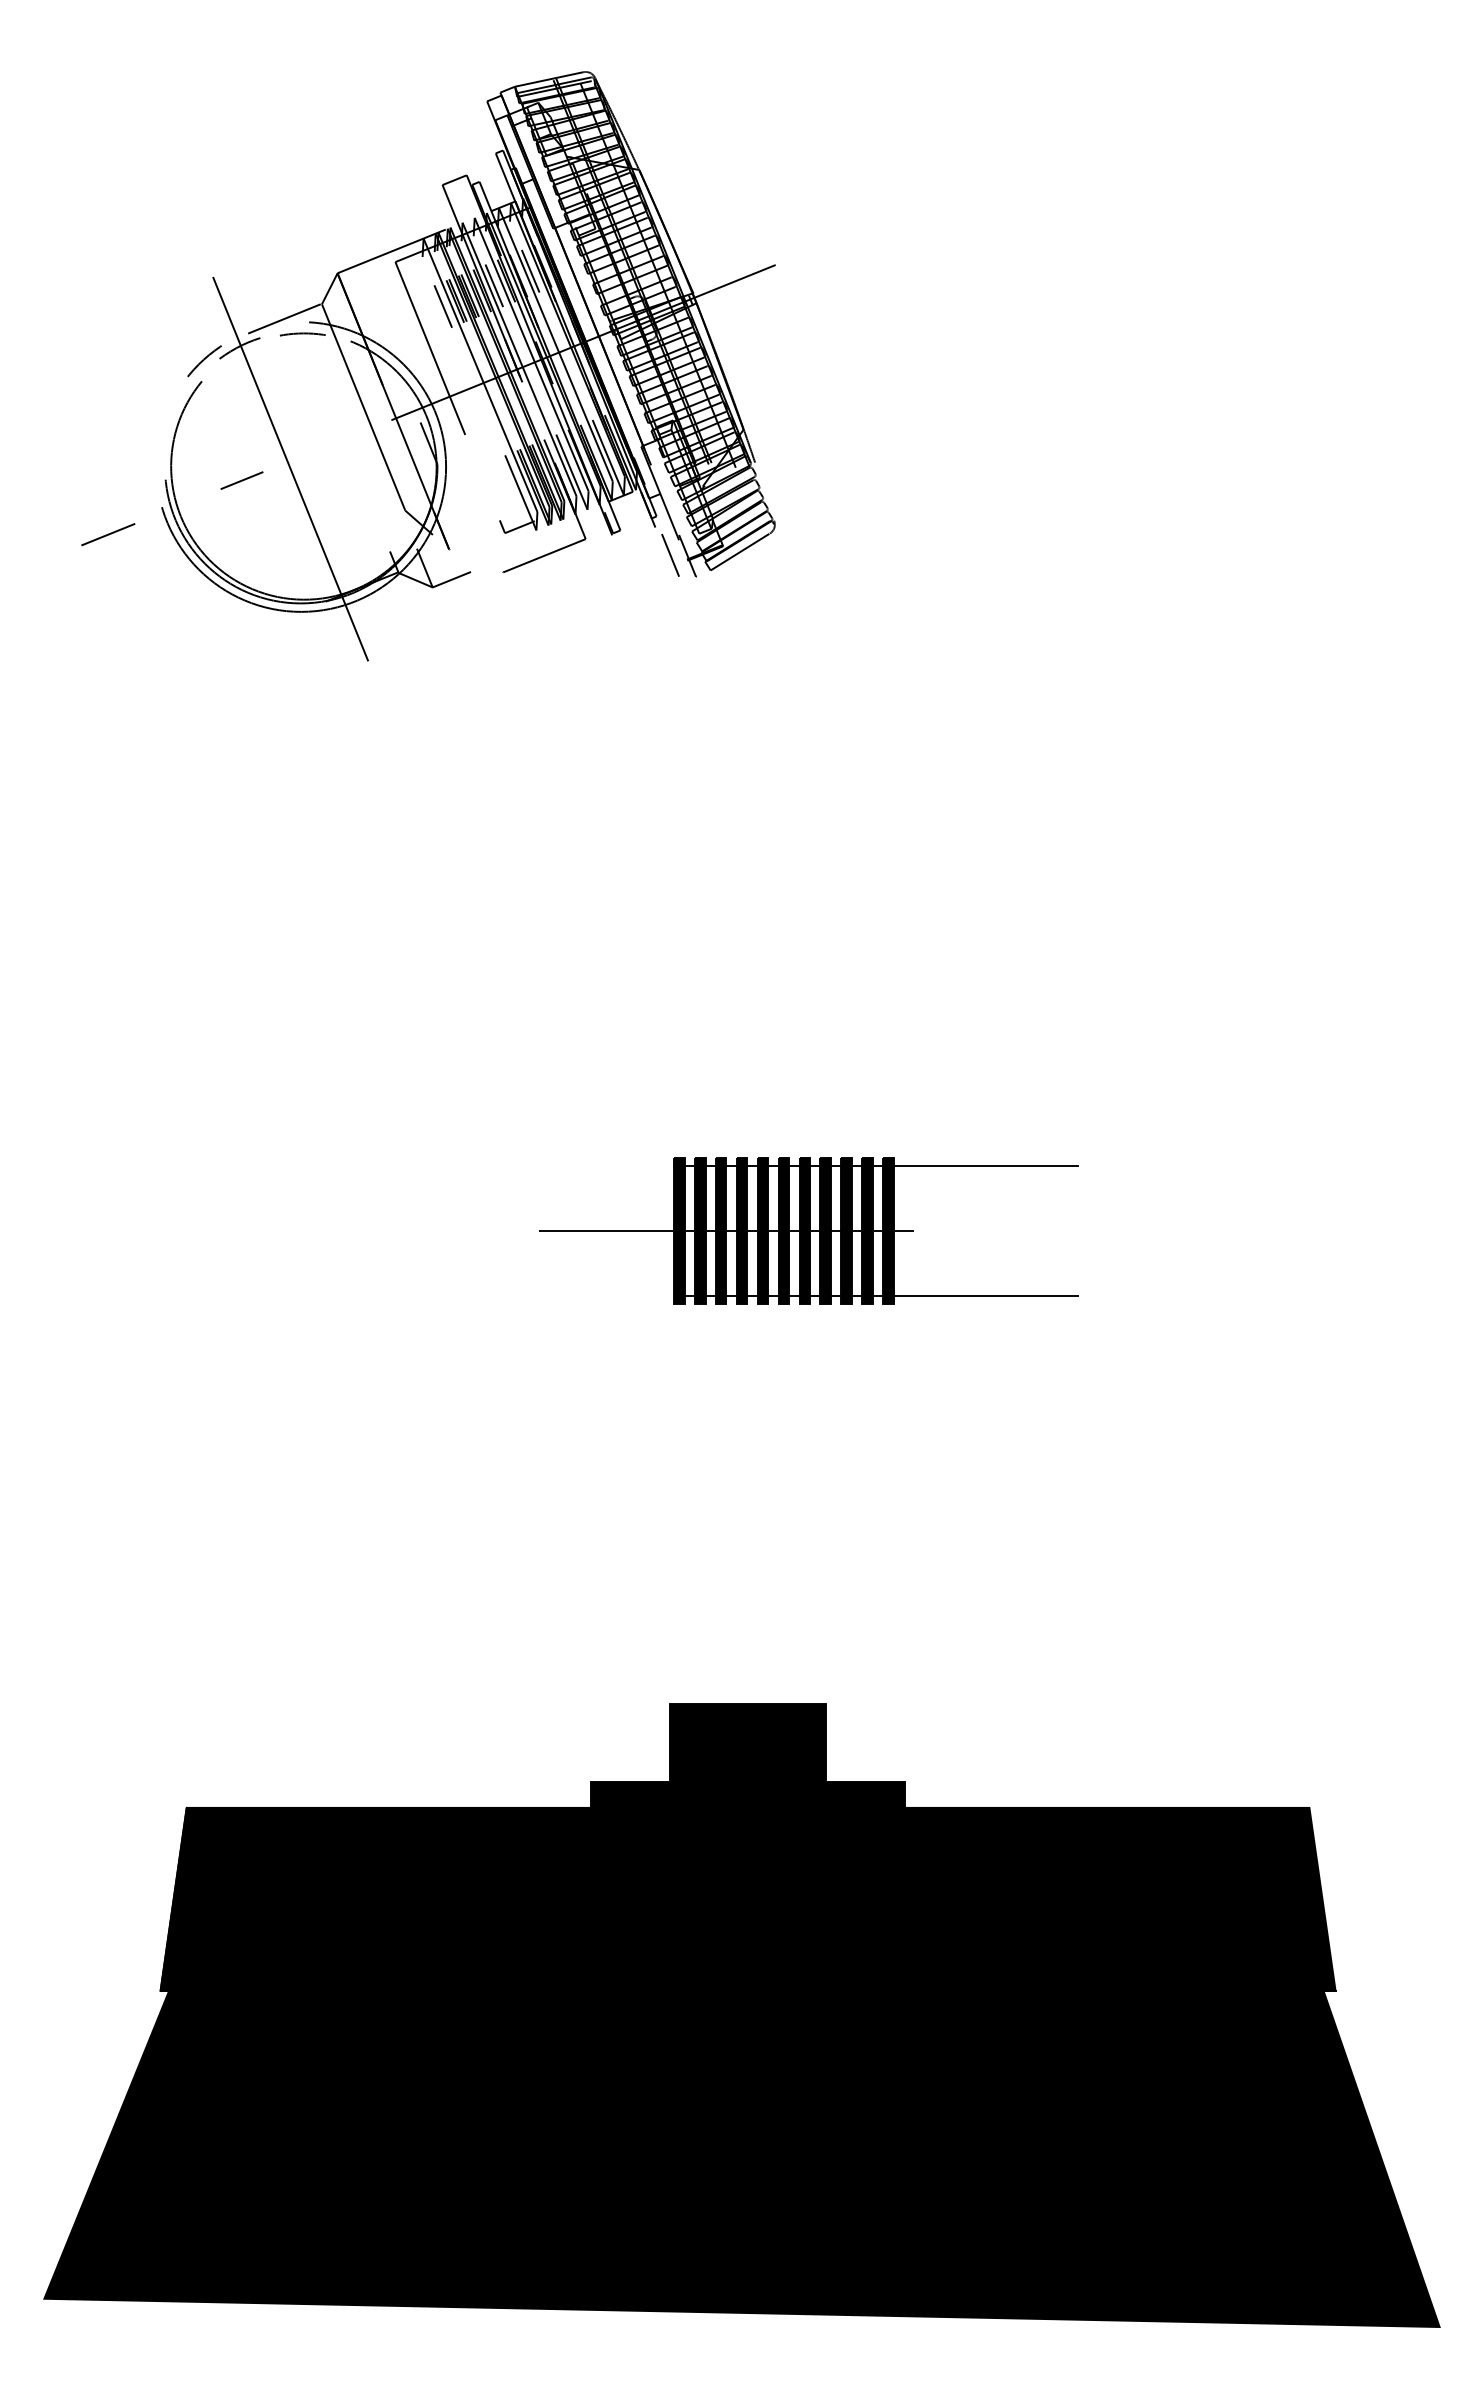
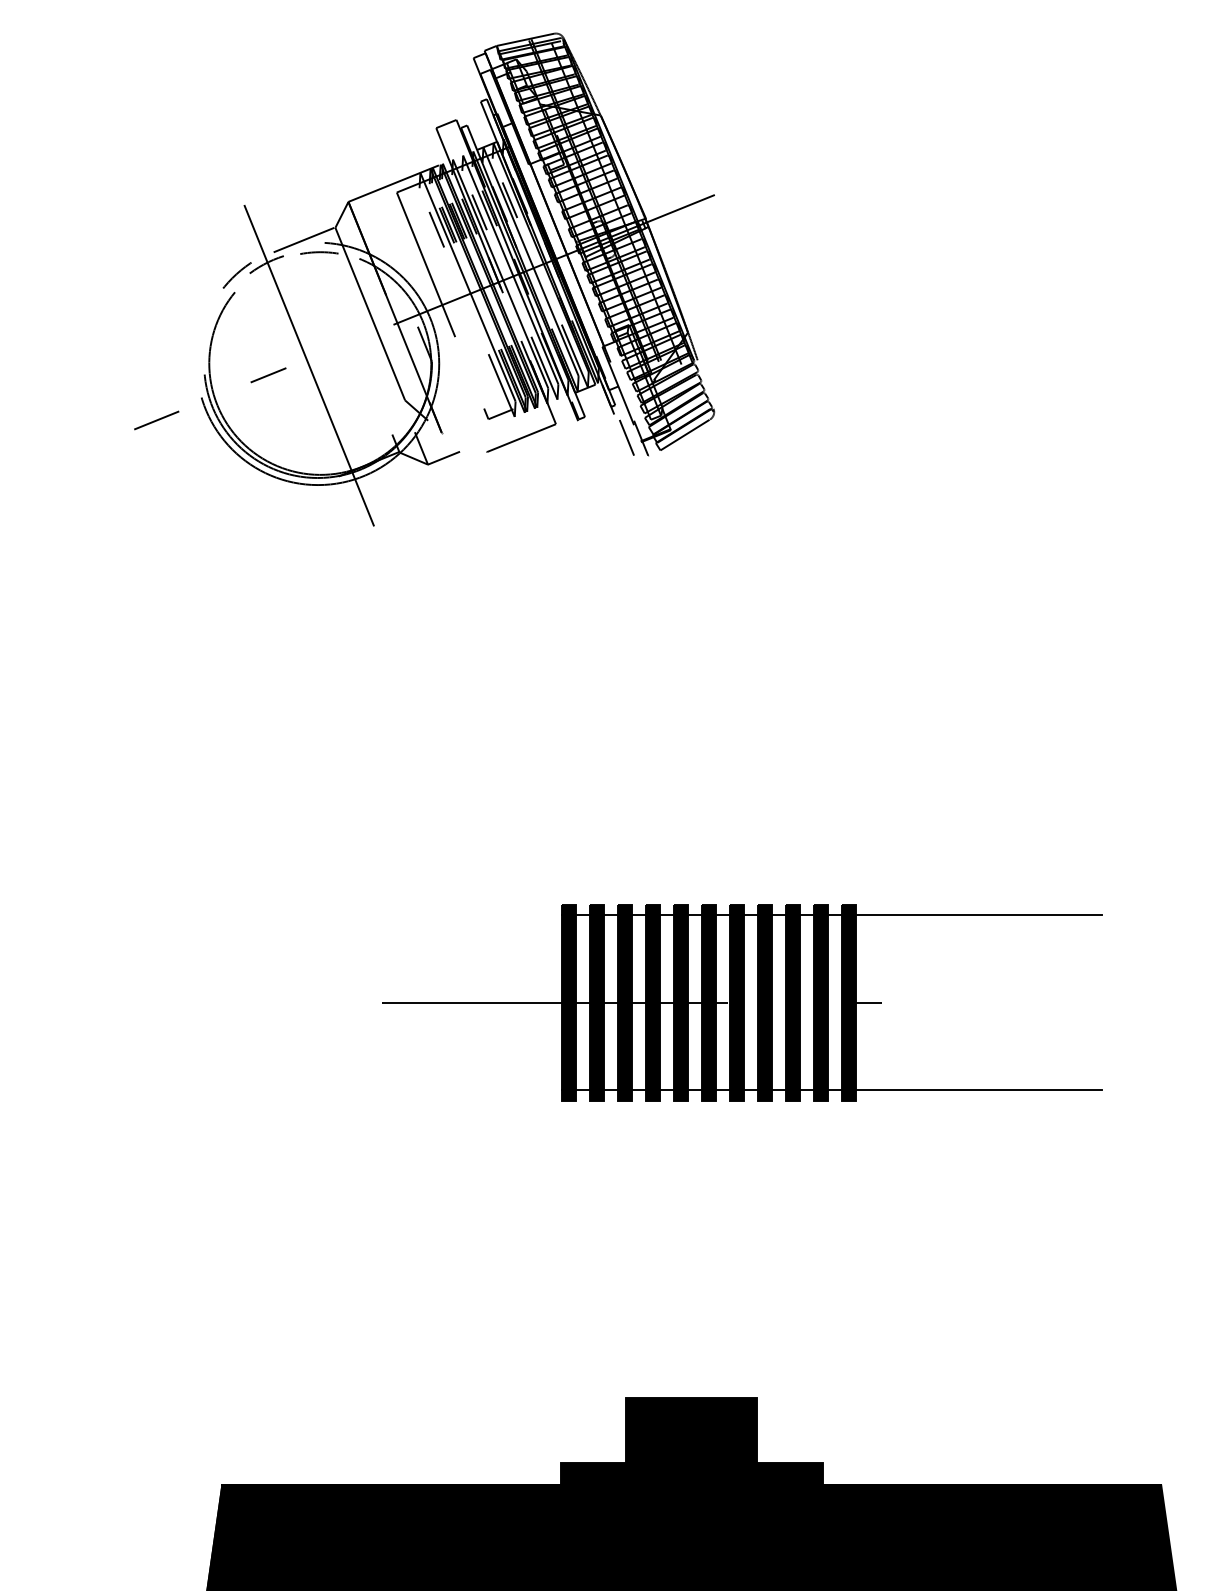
part: (808, 1230) -> (742, 1002), size x1.6

